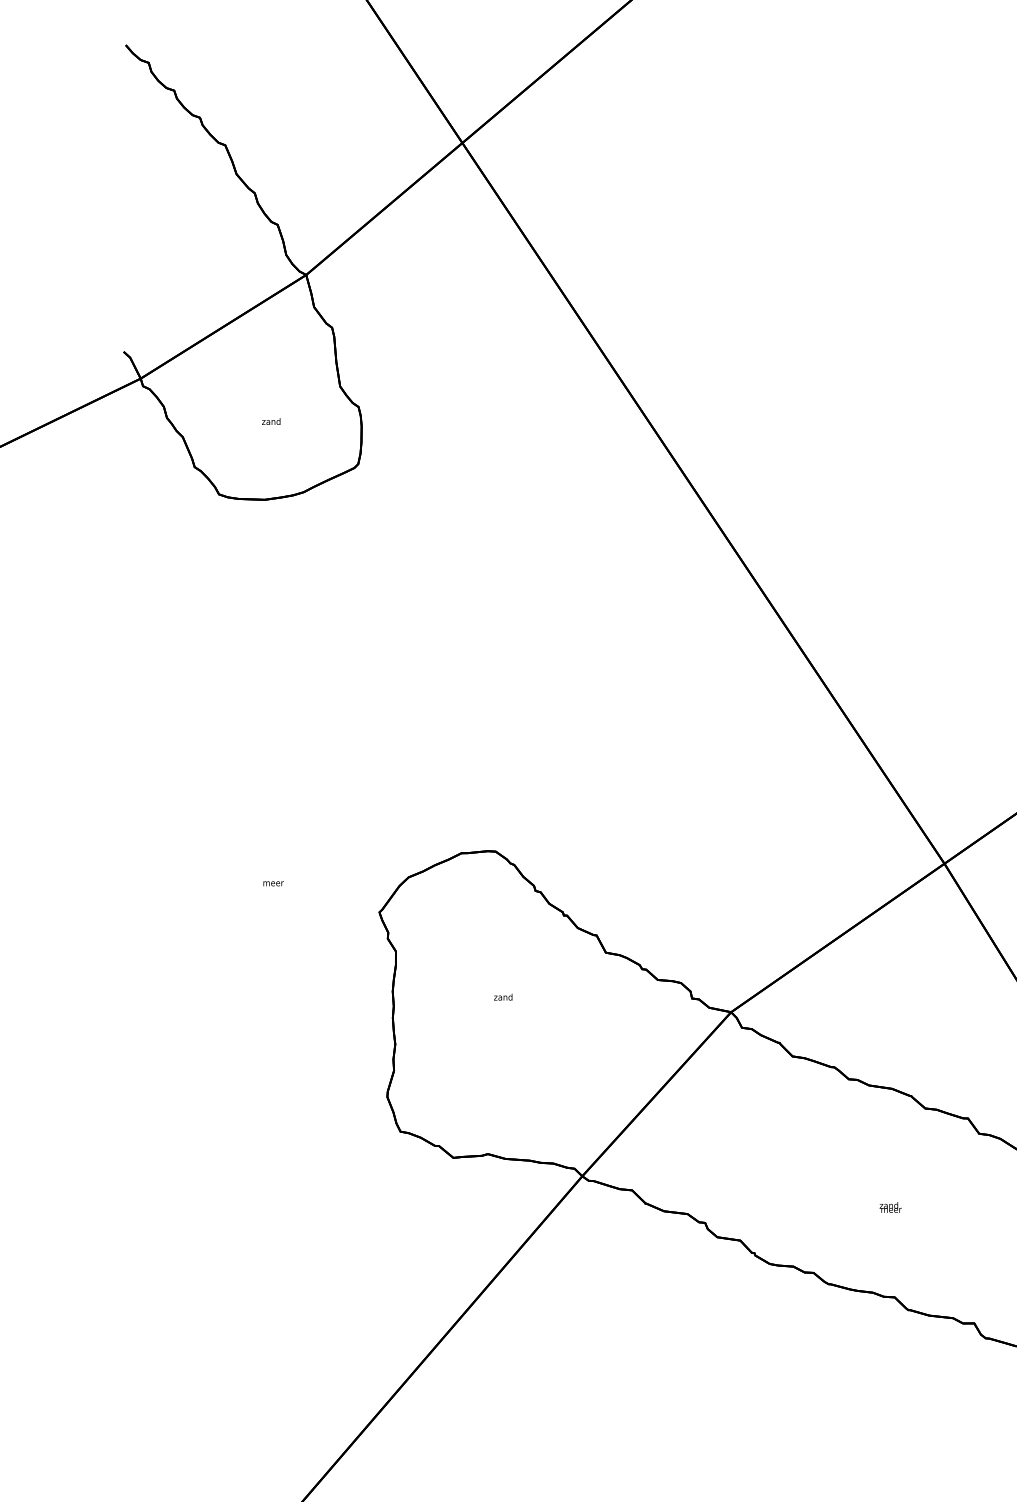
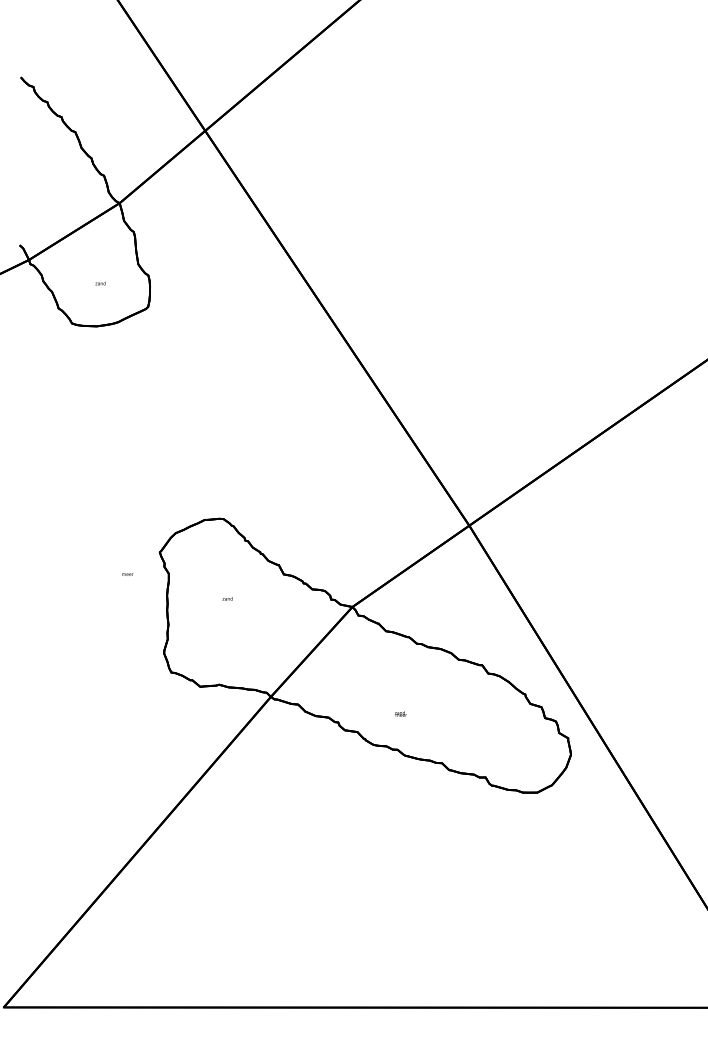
text: (272, 883) -> (127, 574), moved
text: (890, 1206) -> (400, 713), moved

